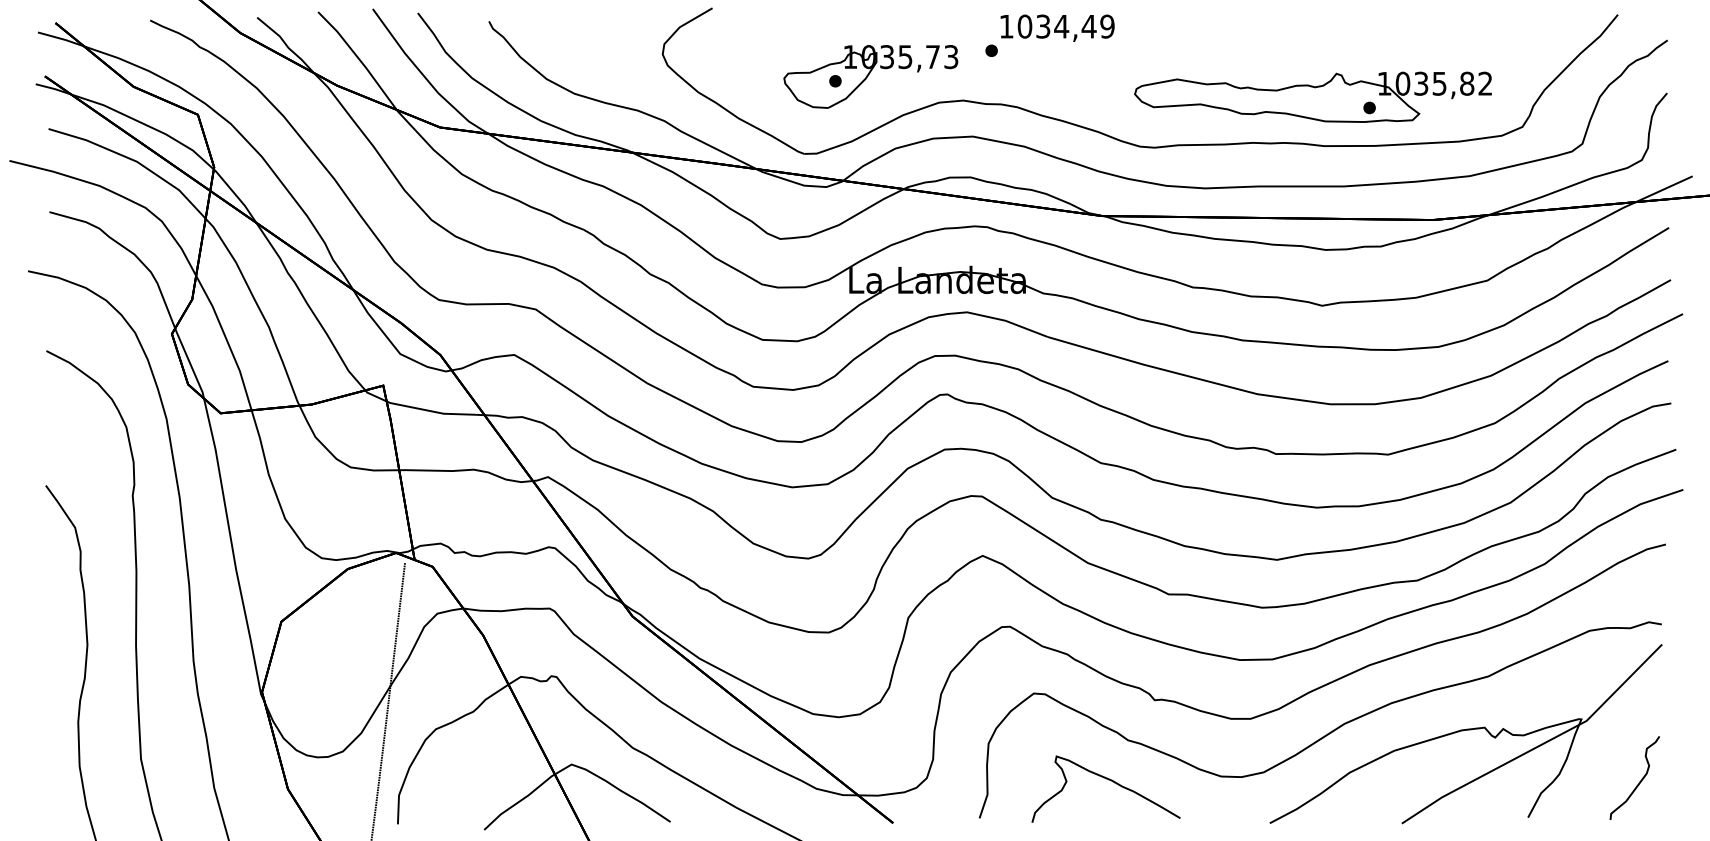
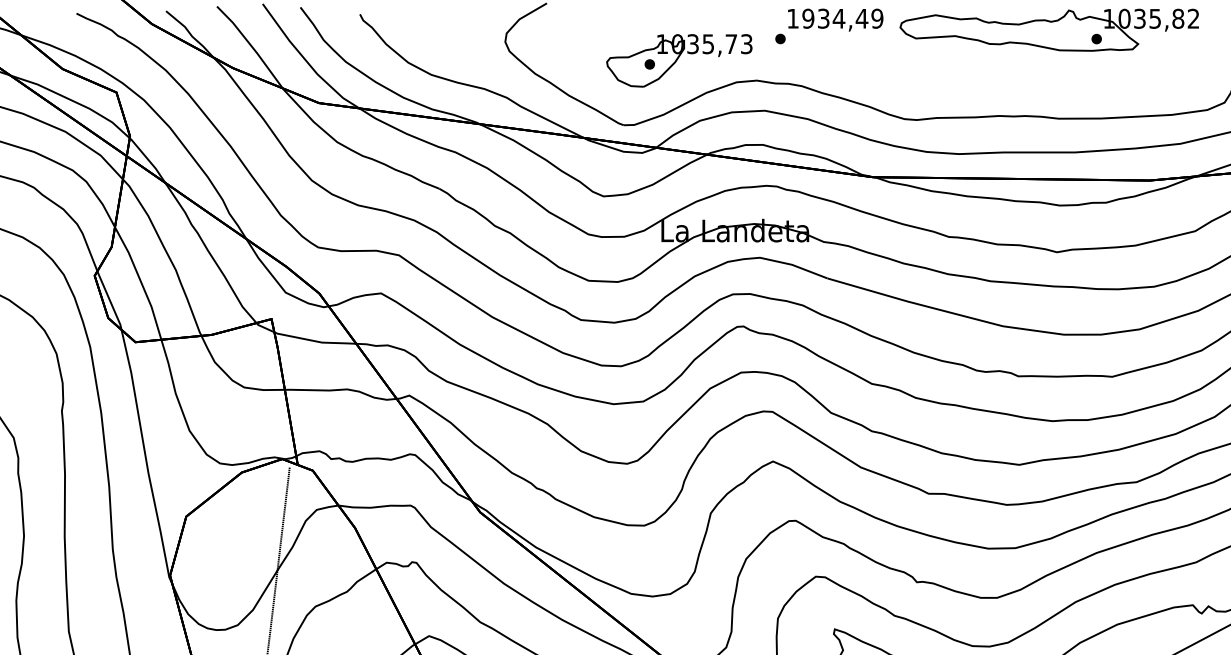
text: (1024, 26) -> (807, 18), 1034,49 -> 1934,49
part: (1312, 96) -> (1048, 29), moved

